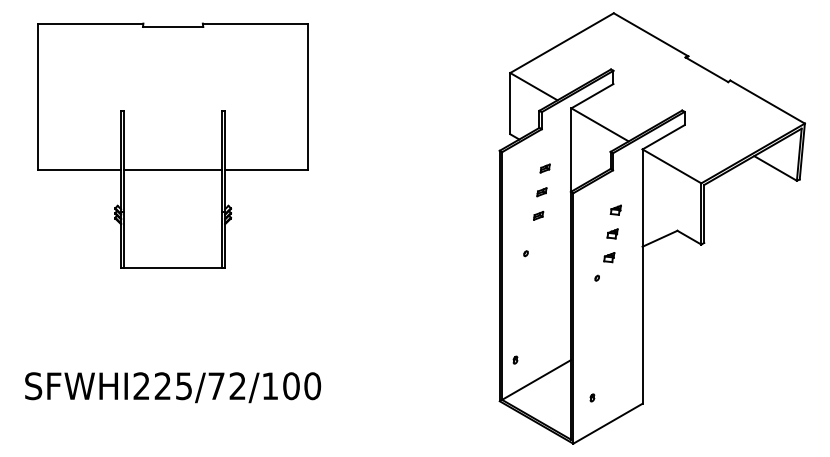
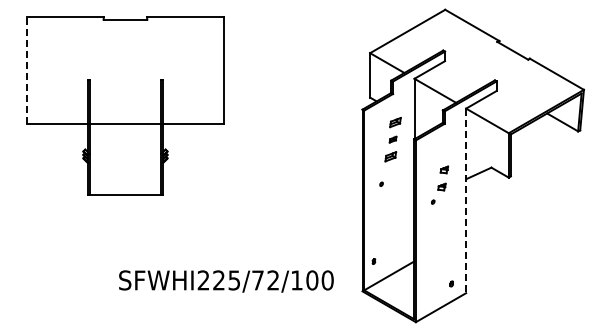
line: (38, 95) -> (27, 69), solid -> dashed
part: (545, 168) -> (395, 122), size x1.6
part: (615, 209) -> (446, 152), removed
part: (538, 215) -> (390, 156), size x1.6
line: (643, 277) -> (466, 201), solid -> dashed
text: (173, 387) -> (226, 281), moved
part: (592, 397) -> (451, 283), moved

